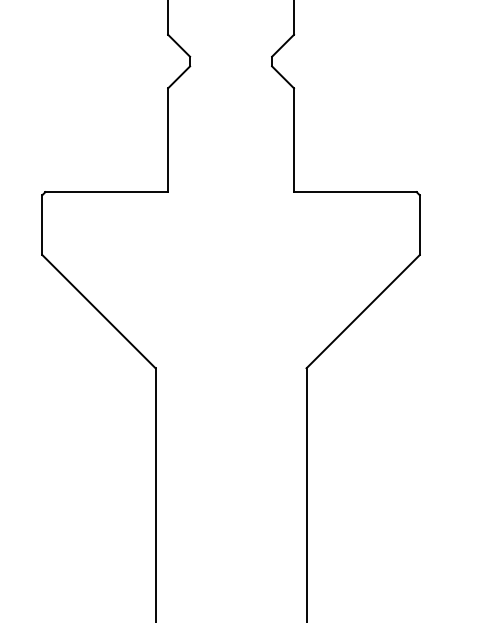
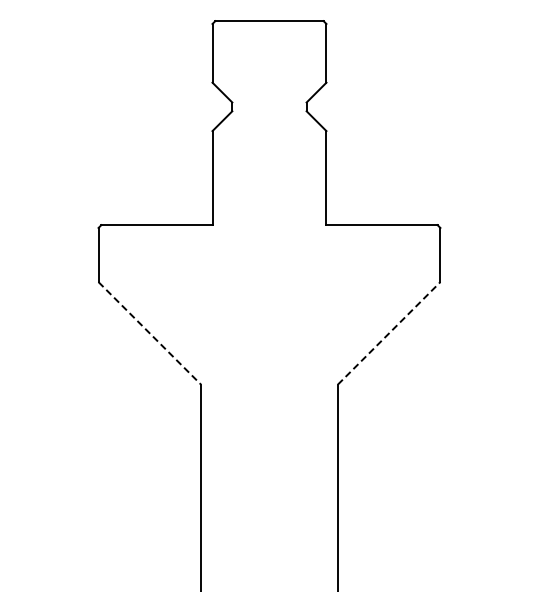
line: (98, 311) -> (149, 333), solid -> dashed
line: (363, 311) -> (389, 333), solid -> dashed

